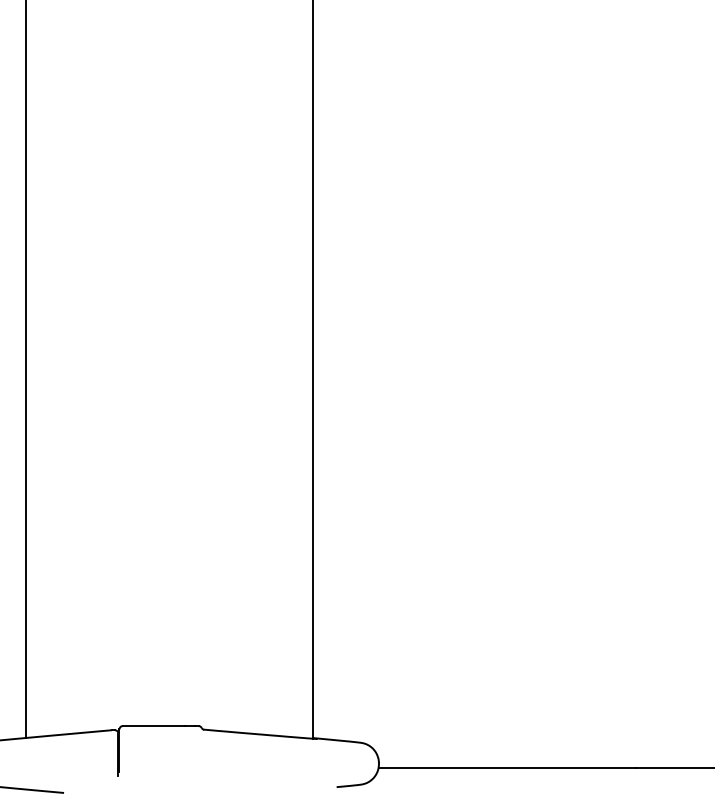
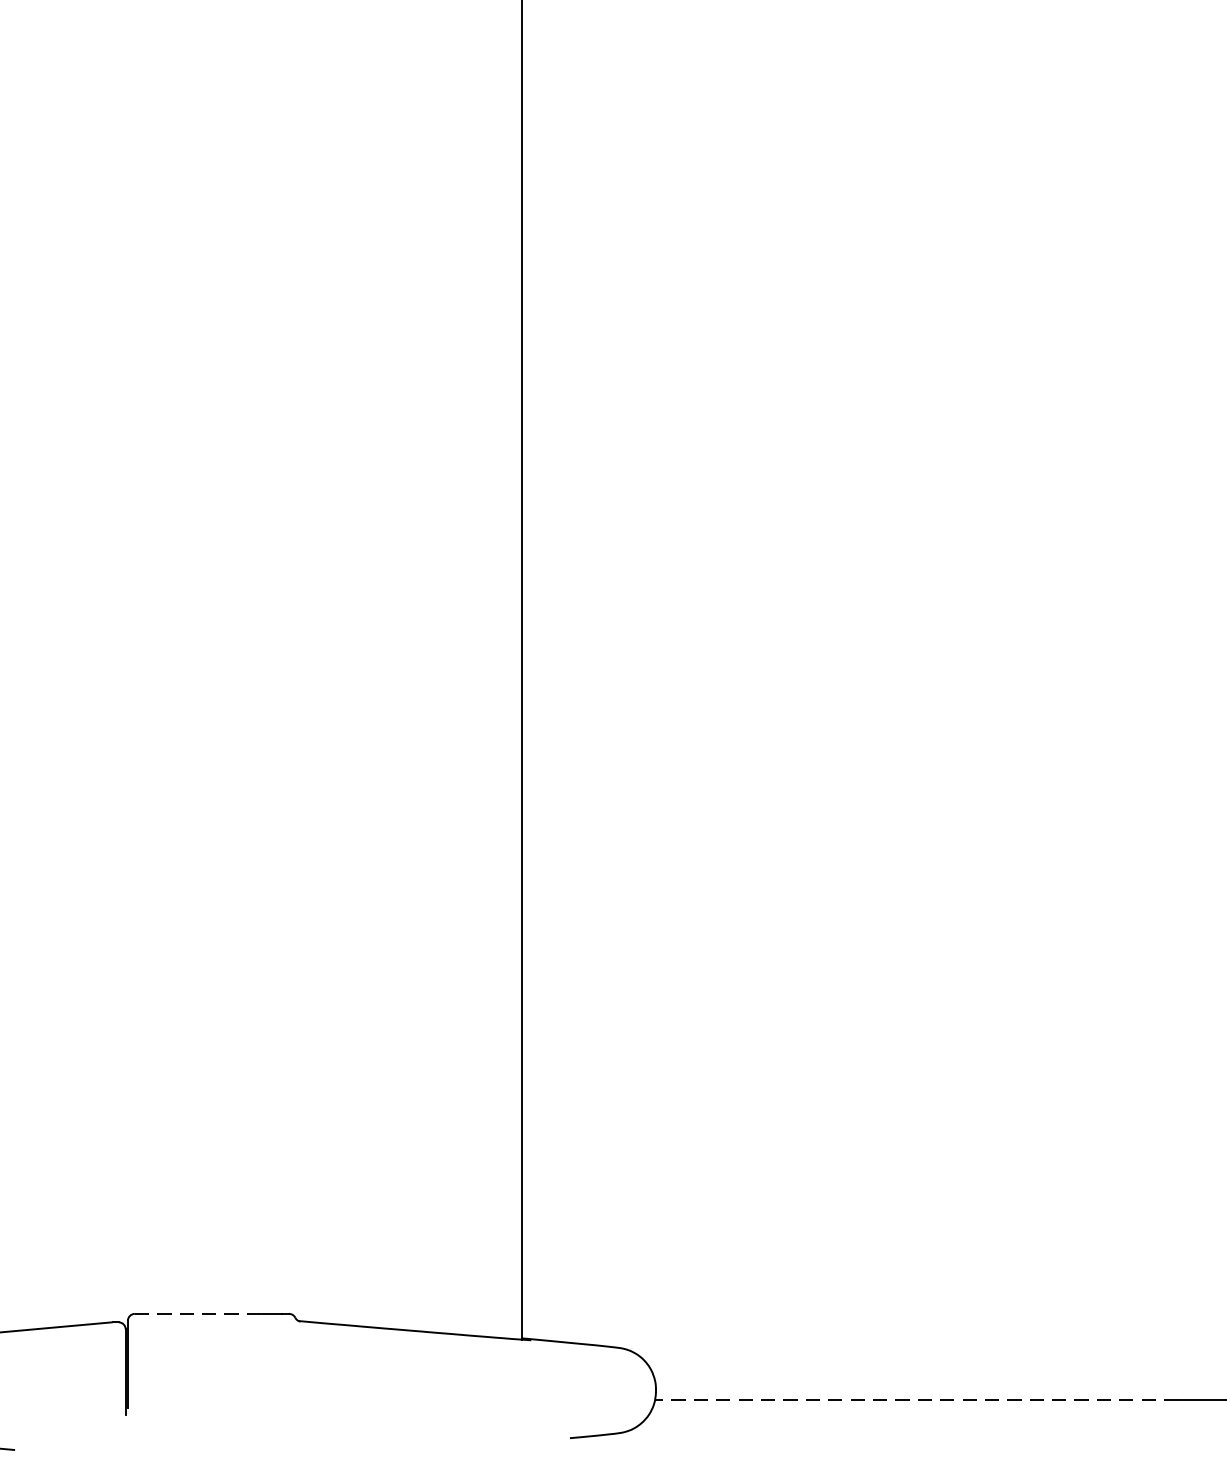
line: (154, 726) -> (199, 1314), solid -> dashed
line: (507, 768) -> (917, 1400), solid -> dashed

